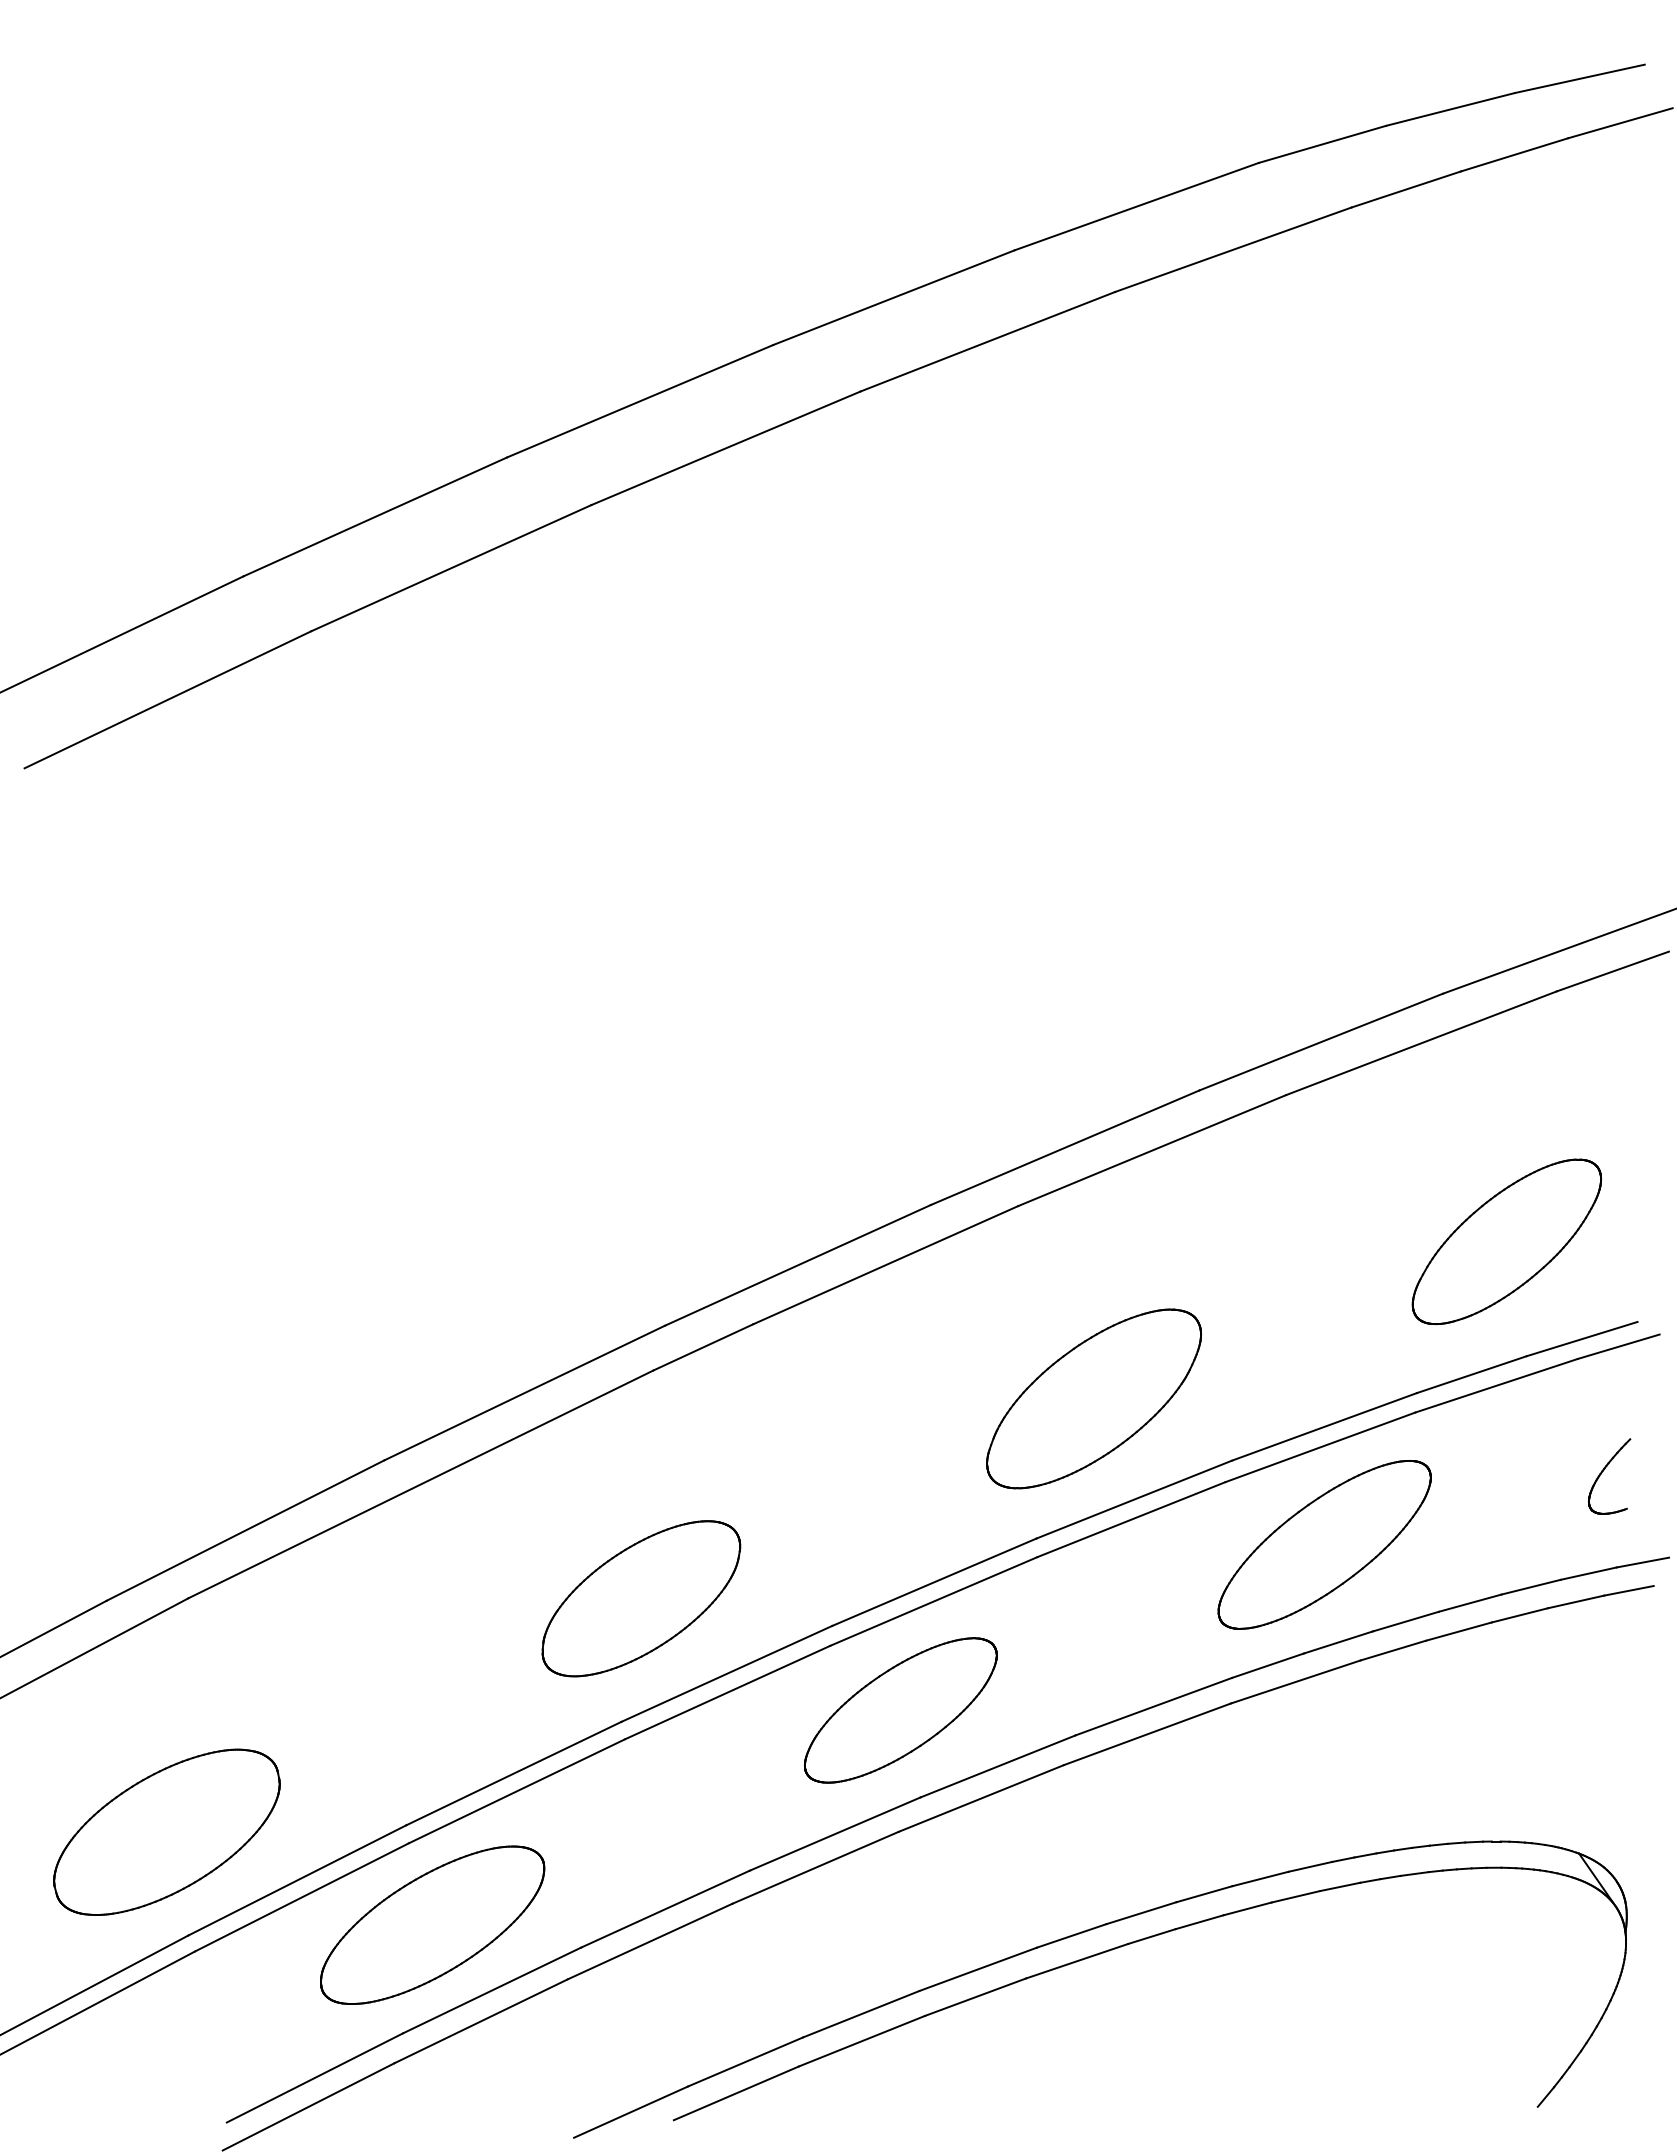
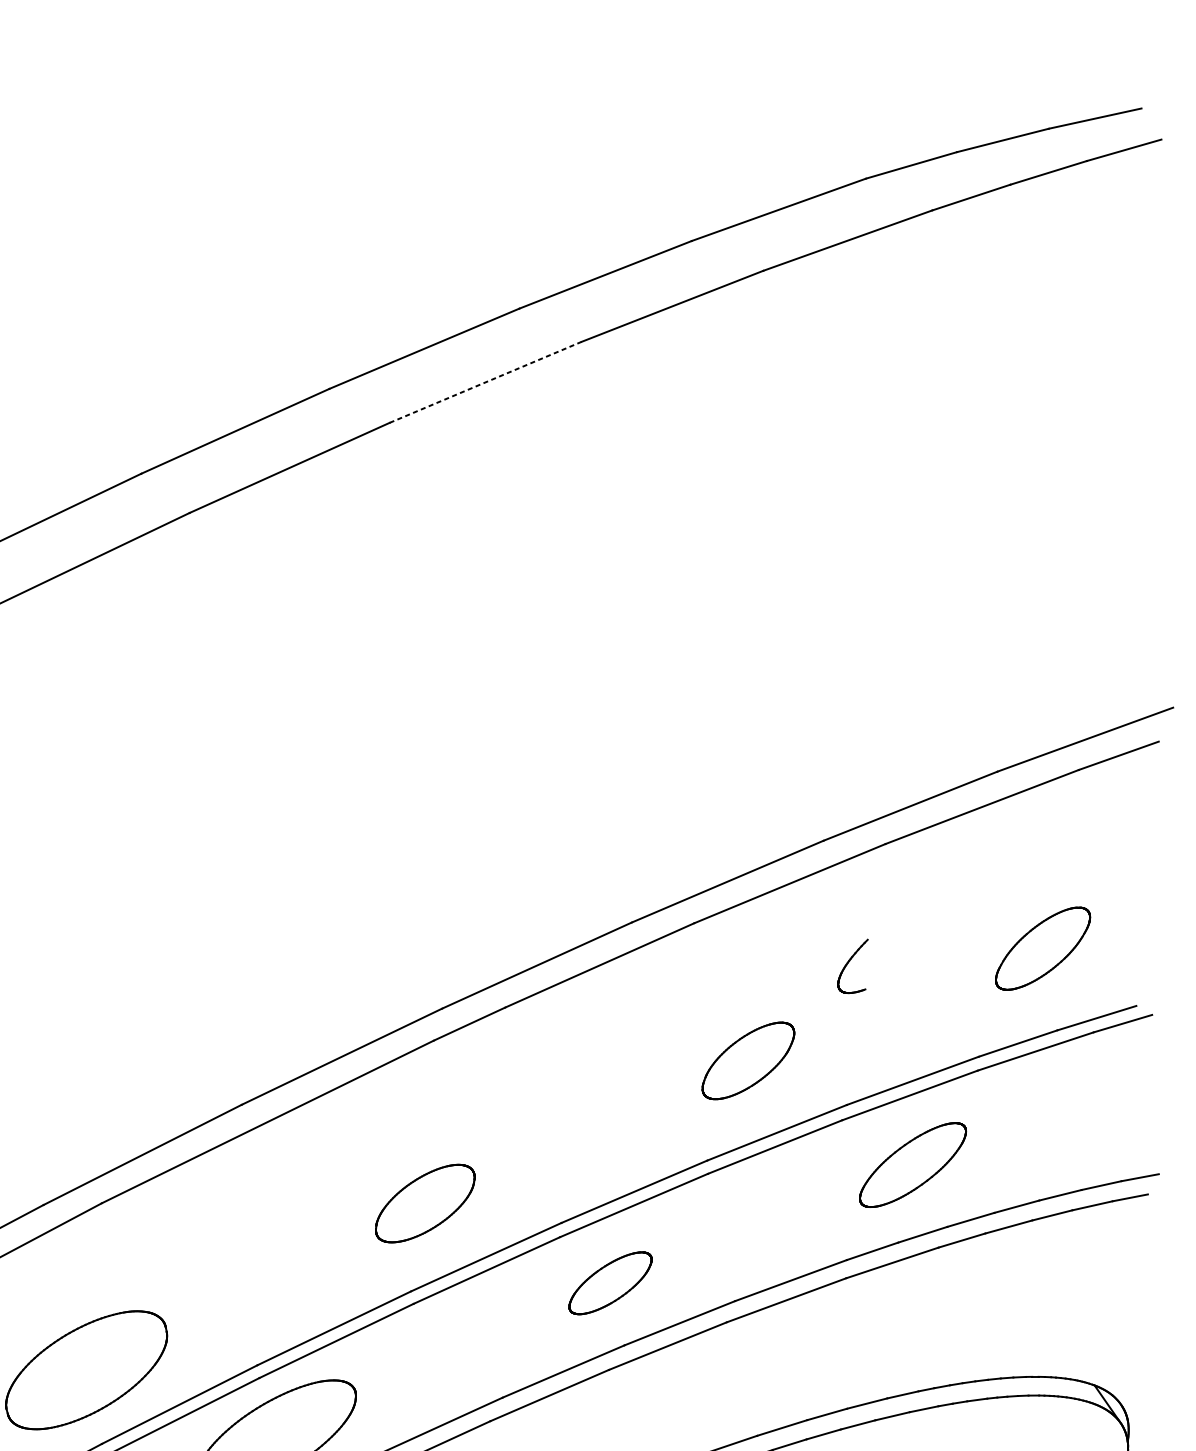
line: (726, 448) -> (486, 382), solid -> dashed
part: (1506, 1241) -> (1042, 948), size x0.7
part: (1093, 1398) -> (748, 1060), size x0.6
part: (1604, 1470) -> (849, 962), moved
part: (1324, 1544) -> (912, 1164), size x0.7
part: (641, 1598) -> (425, 1203), size x0.7
part: (900, 1710) -> (610, 1283), size x0.6

